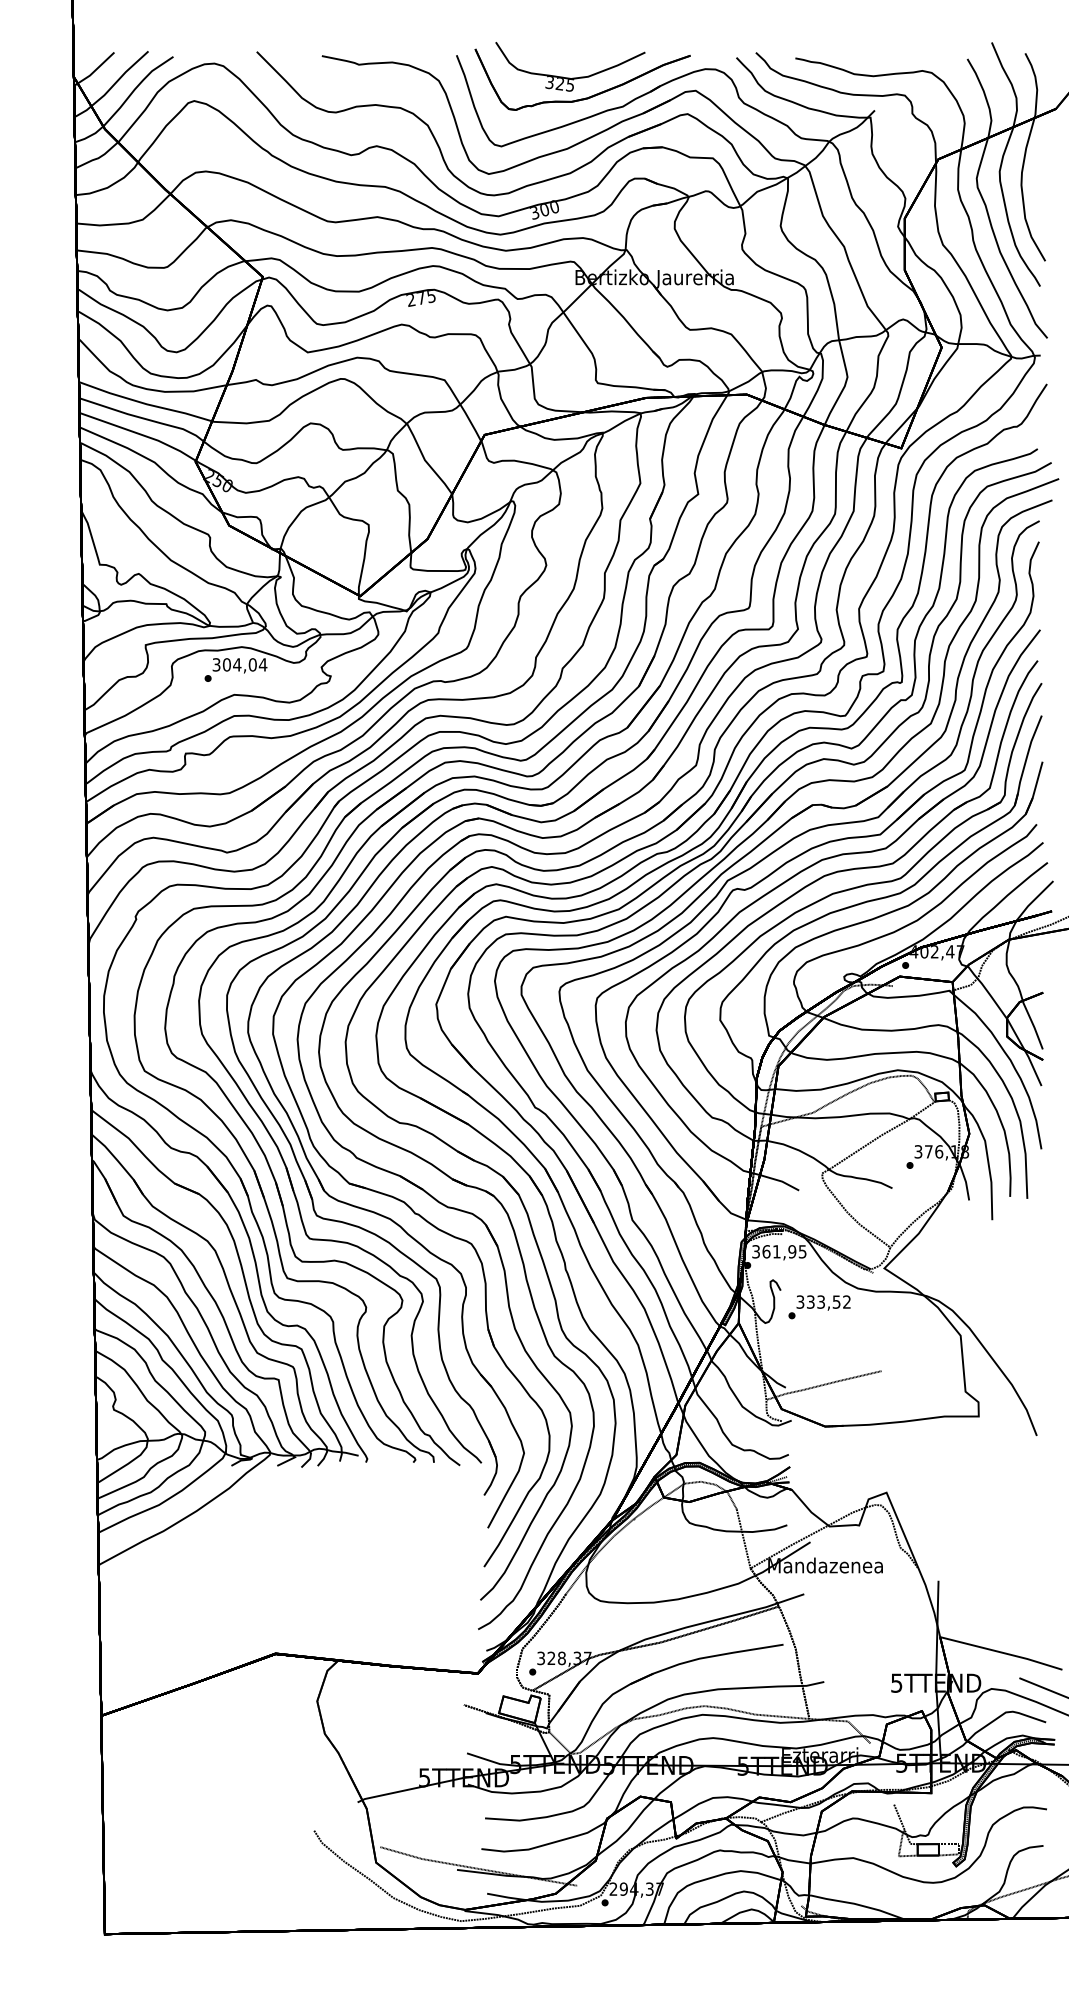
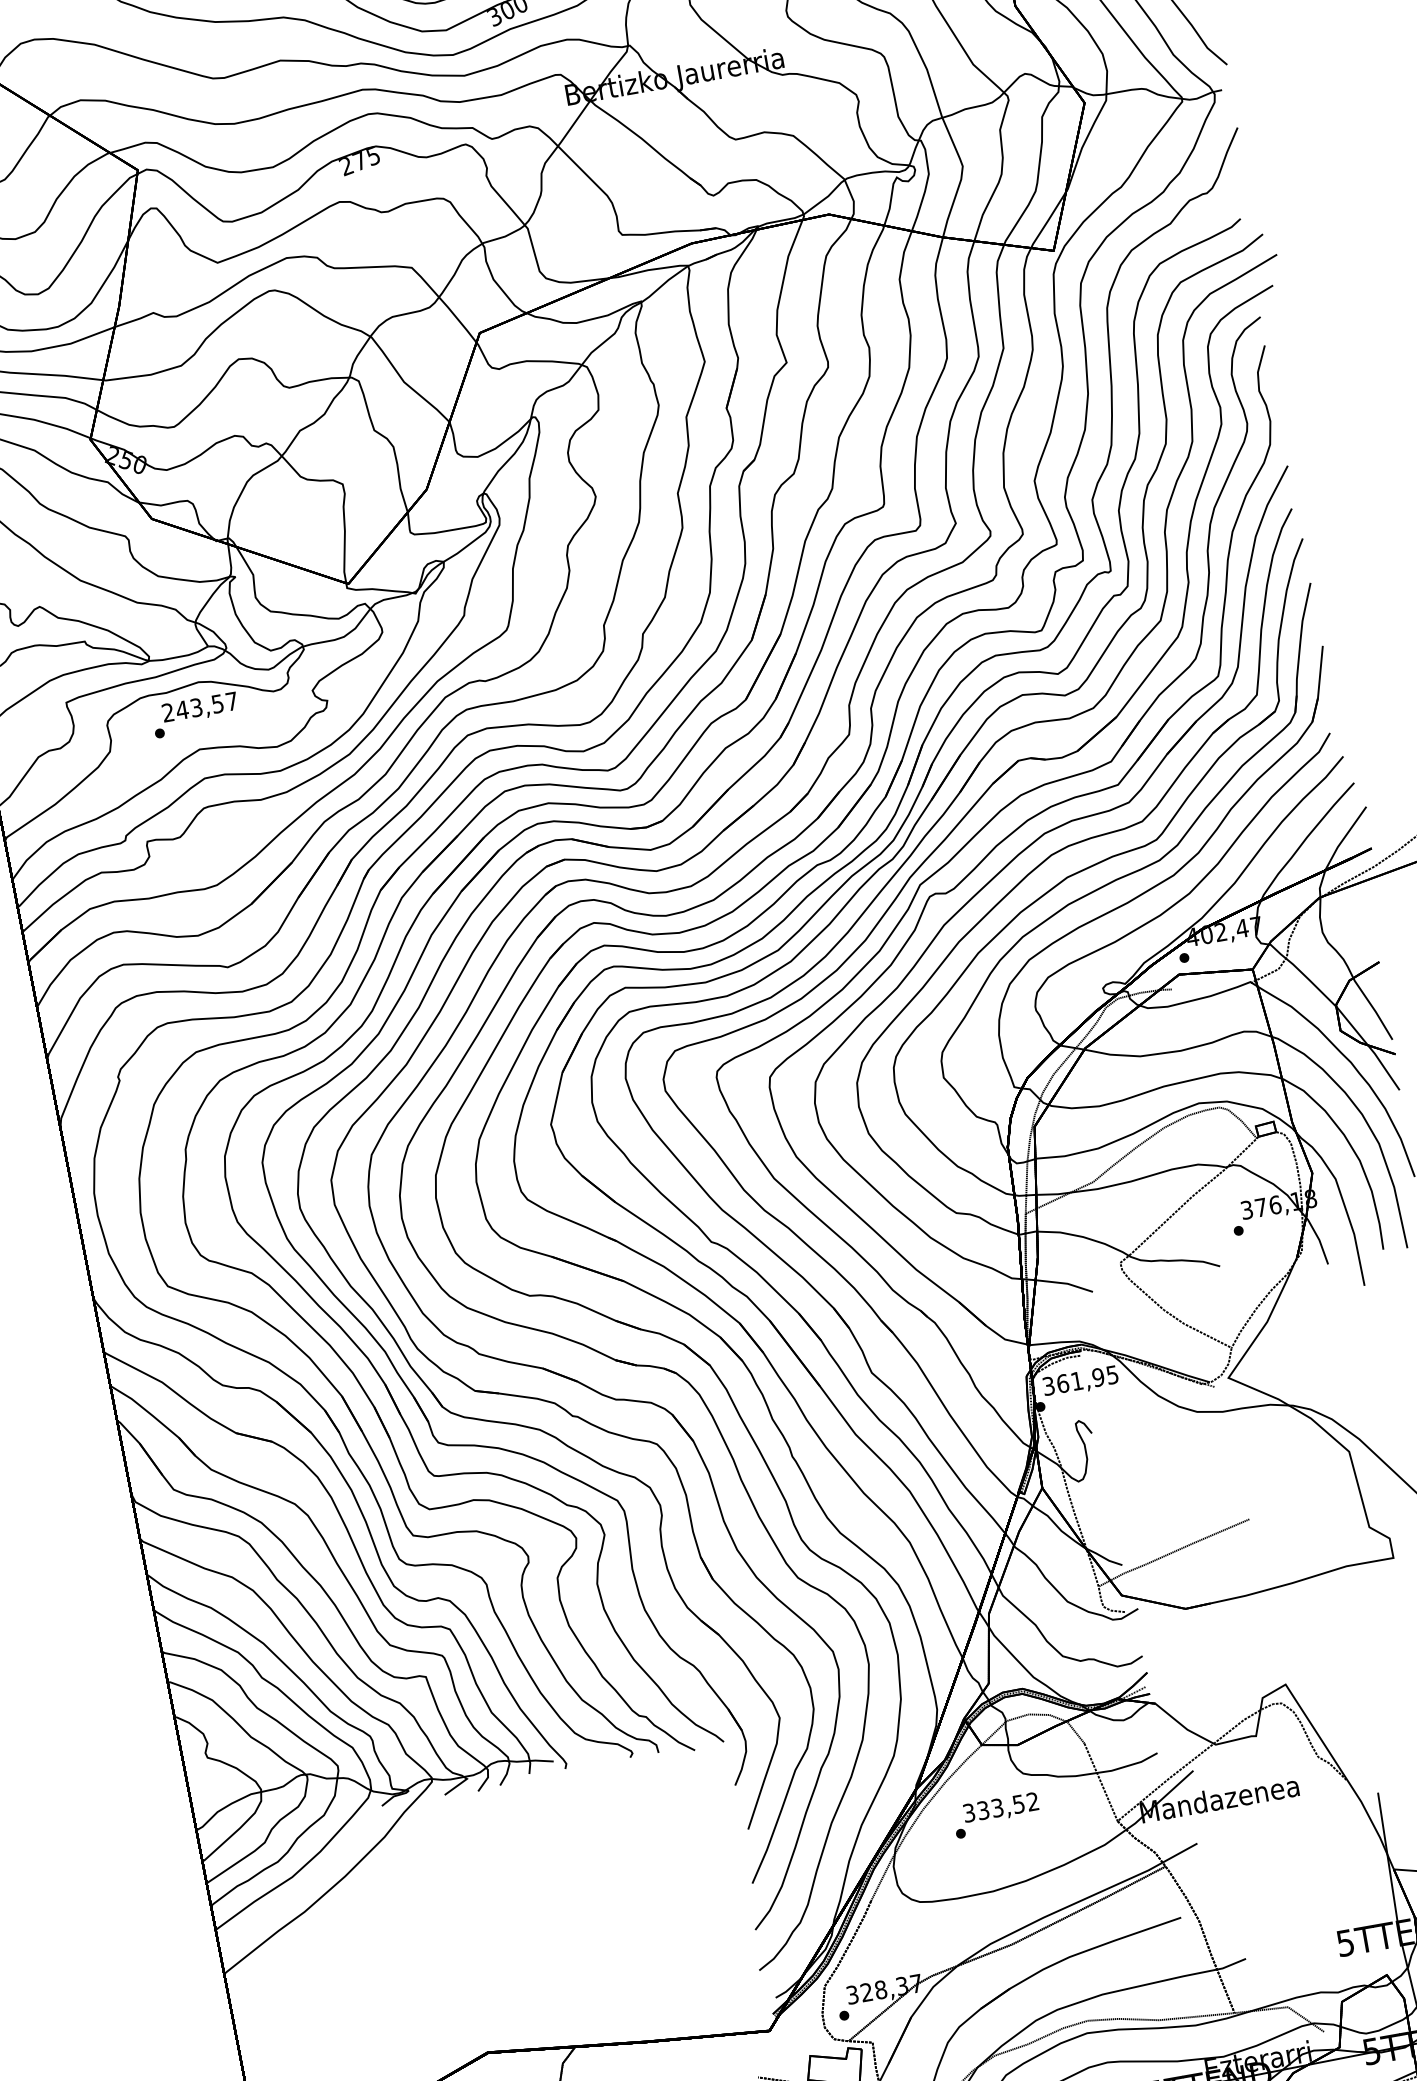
text: (239, 664) -> (199, 706), 304,04 -> 243,57
text: (819, 1307) -> (996, 1815), moved

